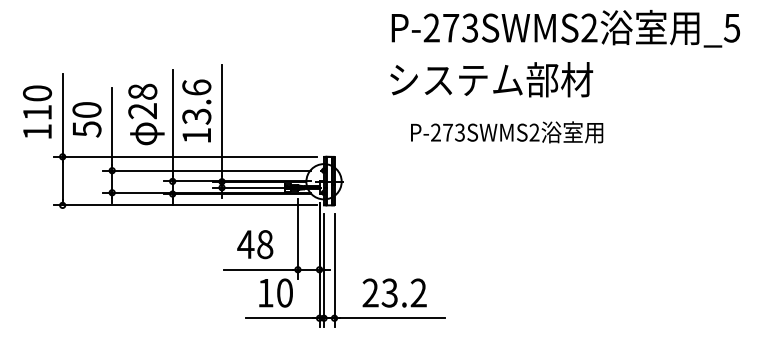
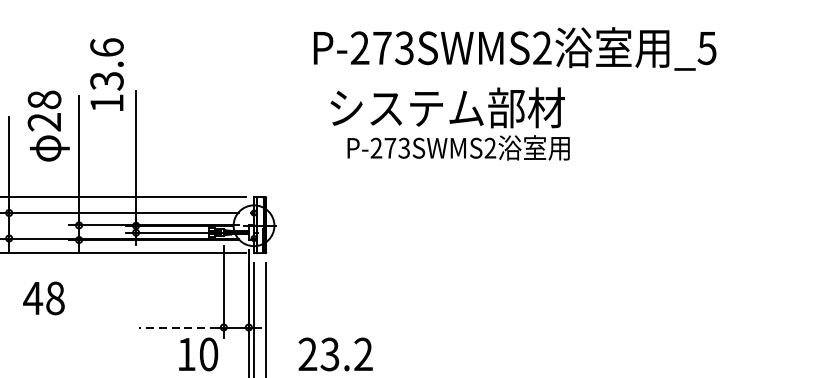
text: (565, 28) -> (514, 48), moved
text: (196, 110) -> (106, 74), moved
text: (146, 114) -> (48, 126), moved
text: (507, 132) -> (459, 148), moved
text: (255, 244) -> (44, 298), moved
line: (257, 269) -> (177, 327), solid -> dashed

